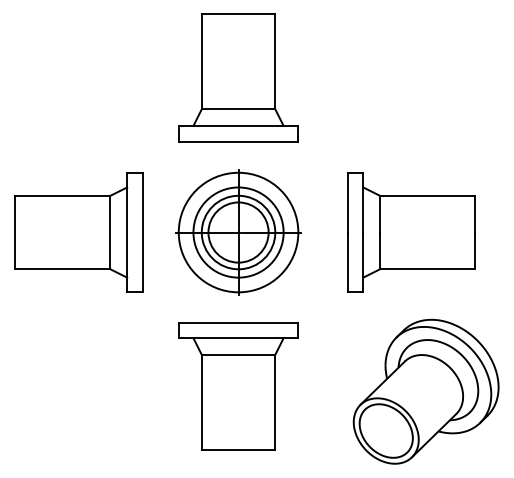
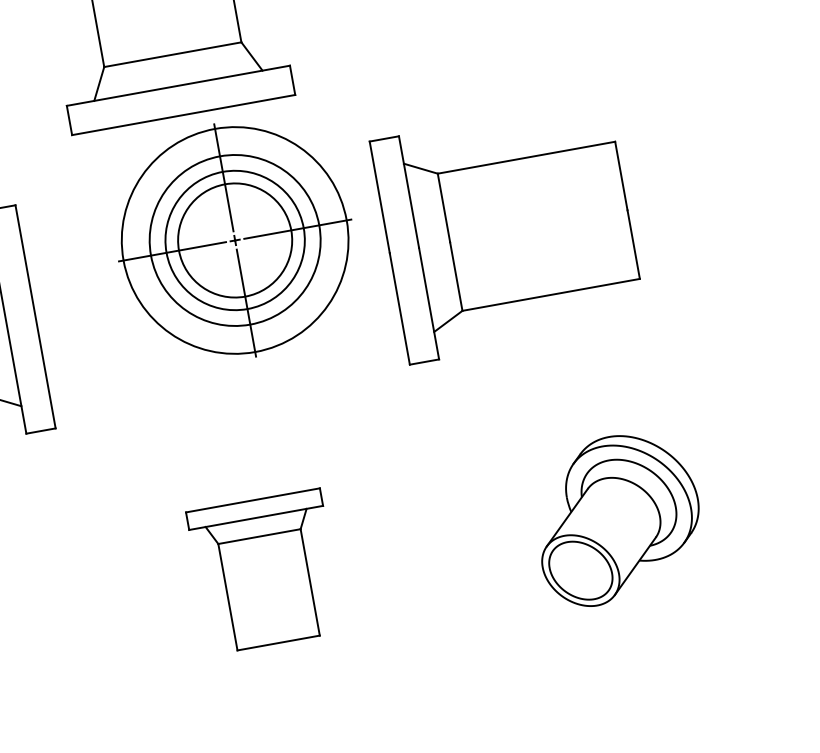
part: (238, 232) -> (235, 240), moved
part: (411, 232) -> (508, 231), moved
part: (238, 386) -> (265, 572), size x0.6
part: (425, 391) -> (616, 518), size x0.6

